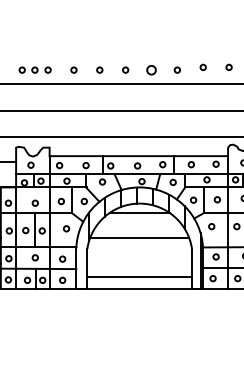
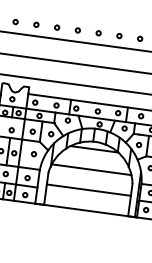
circle: (34, 69) -> (25, 22), removed
circle: (151, 69) -> (119, 35), size x0.62
line: (139, 276) -> (88, 189), moved

